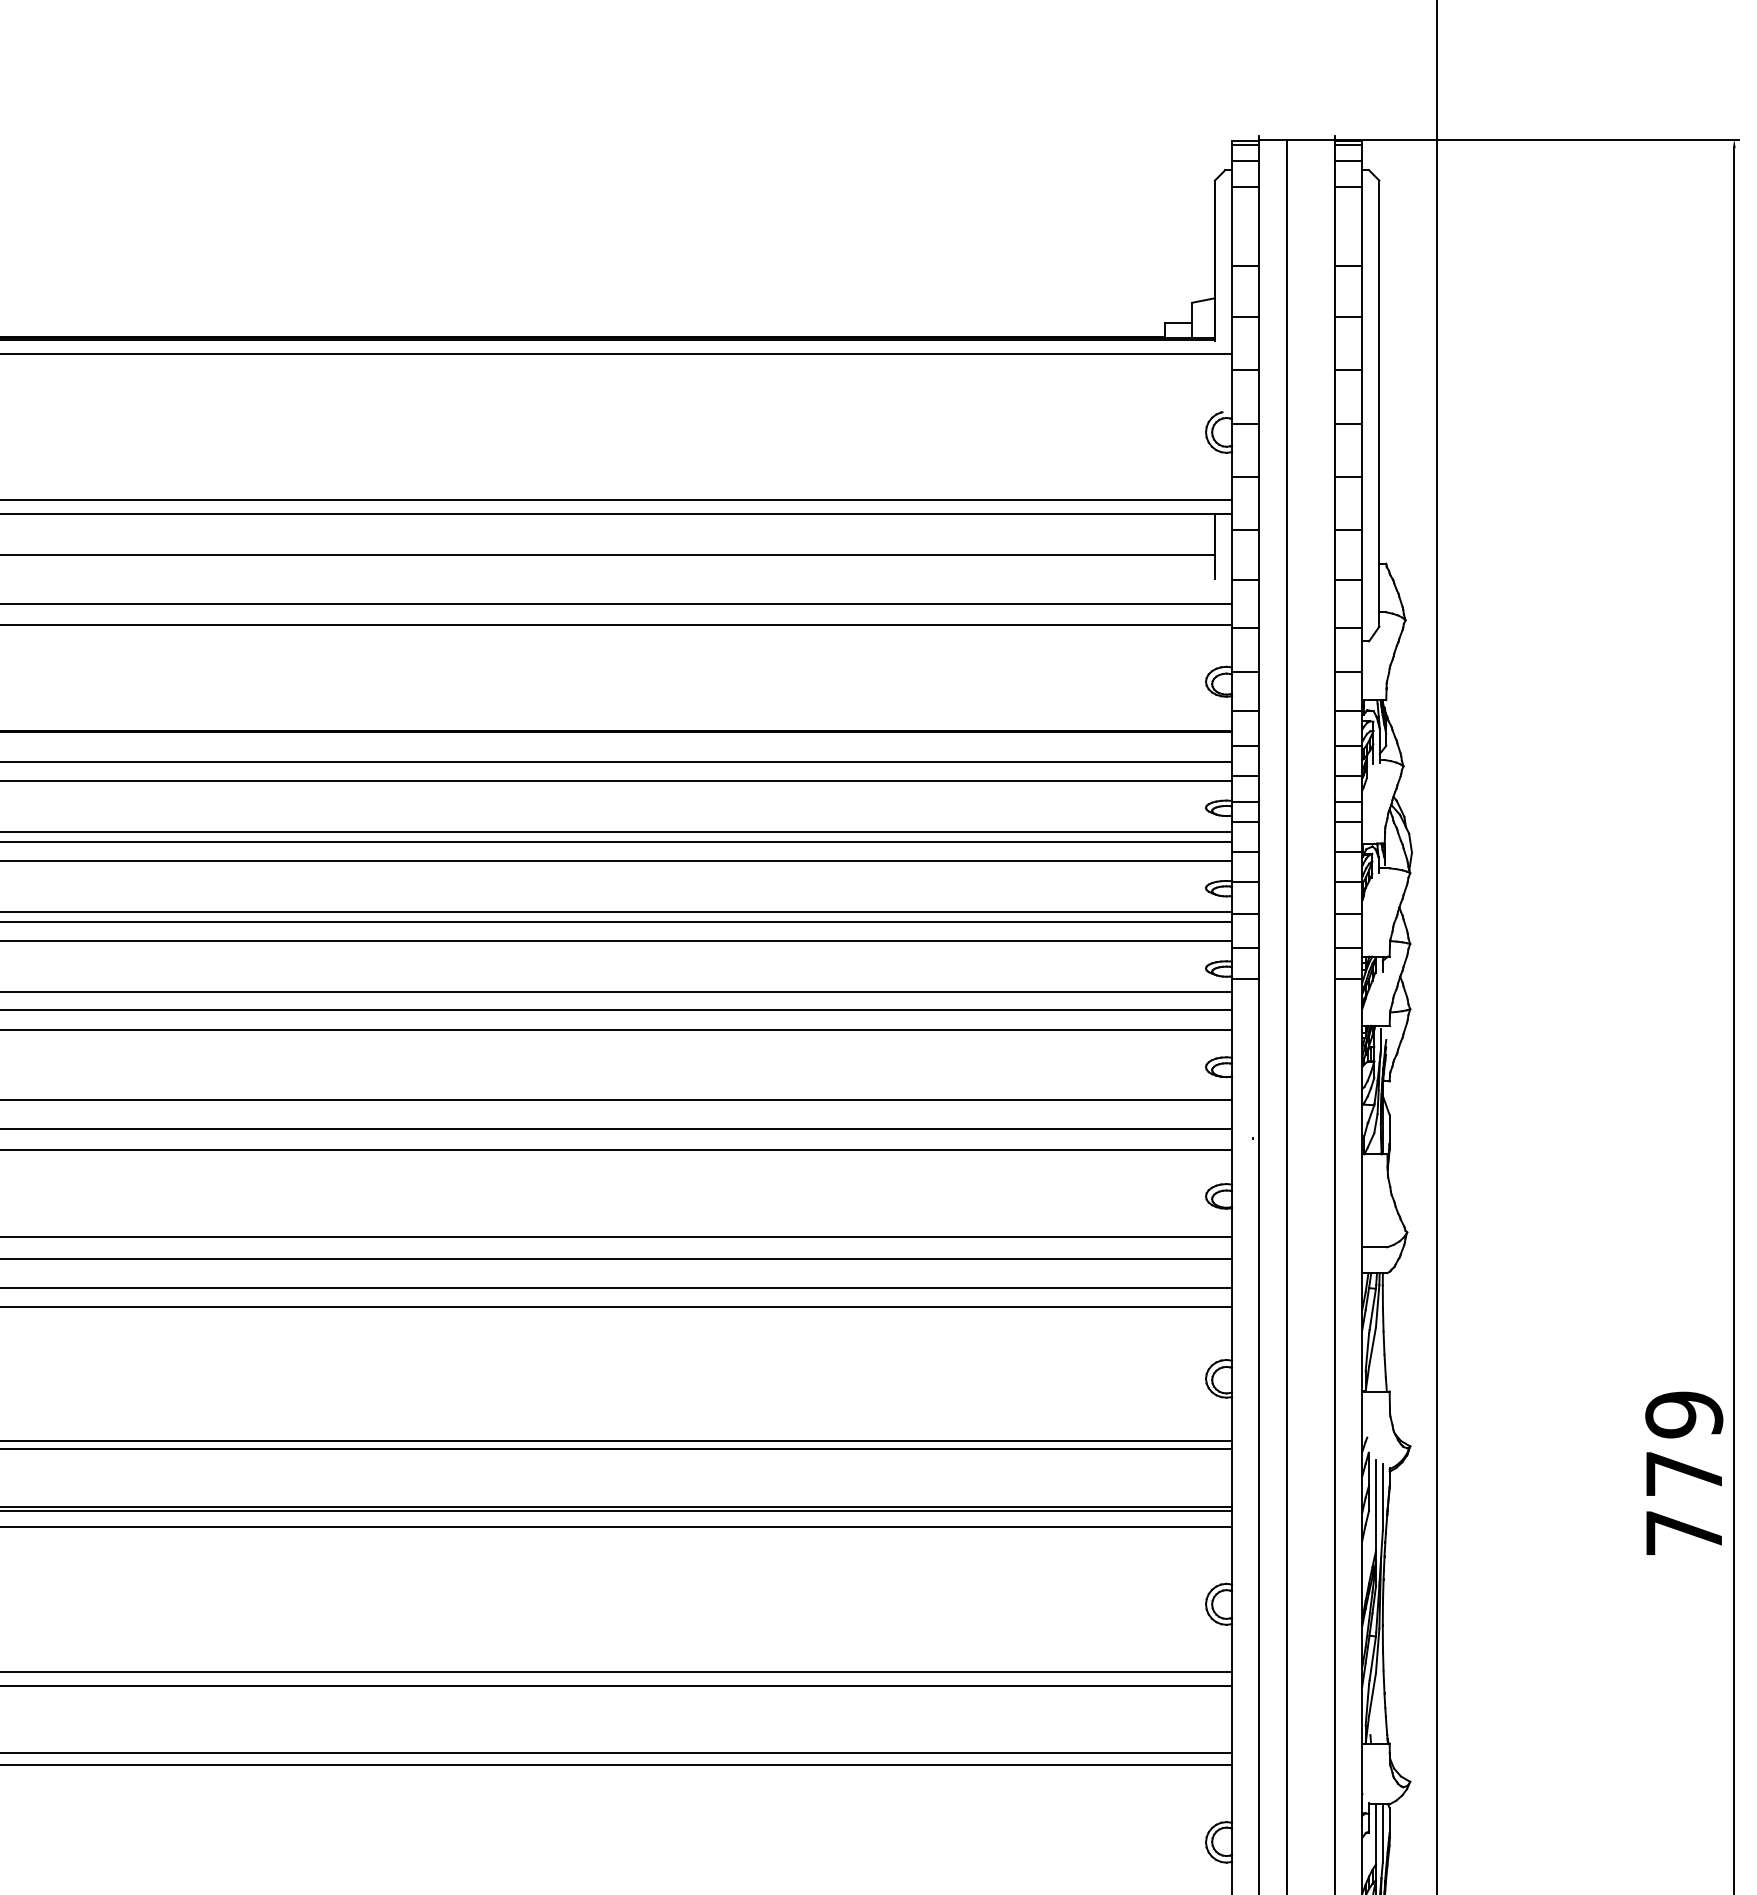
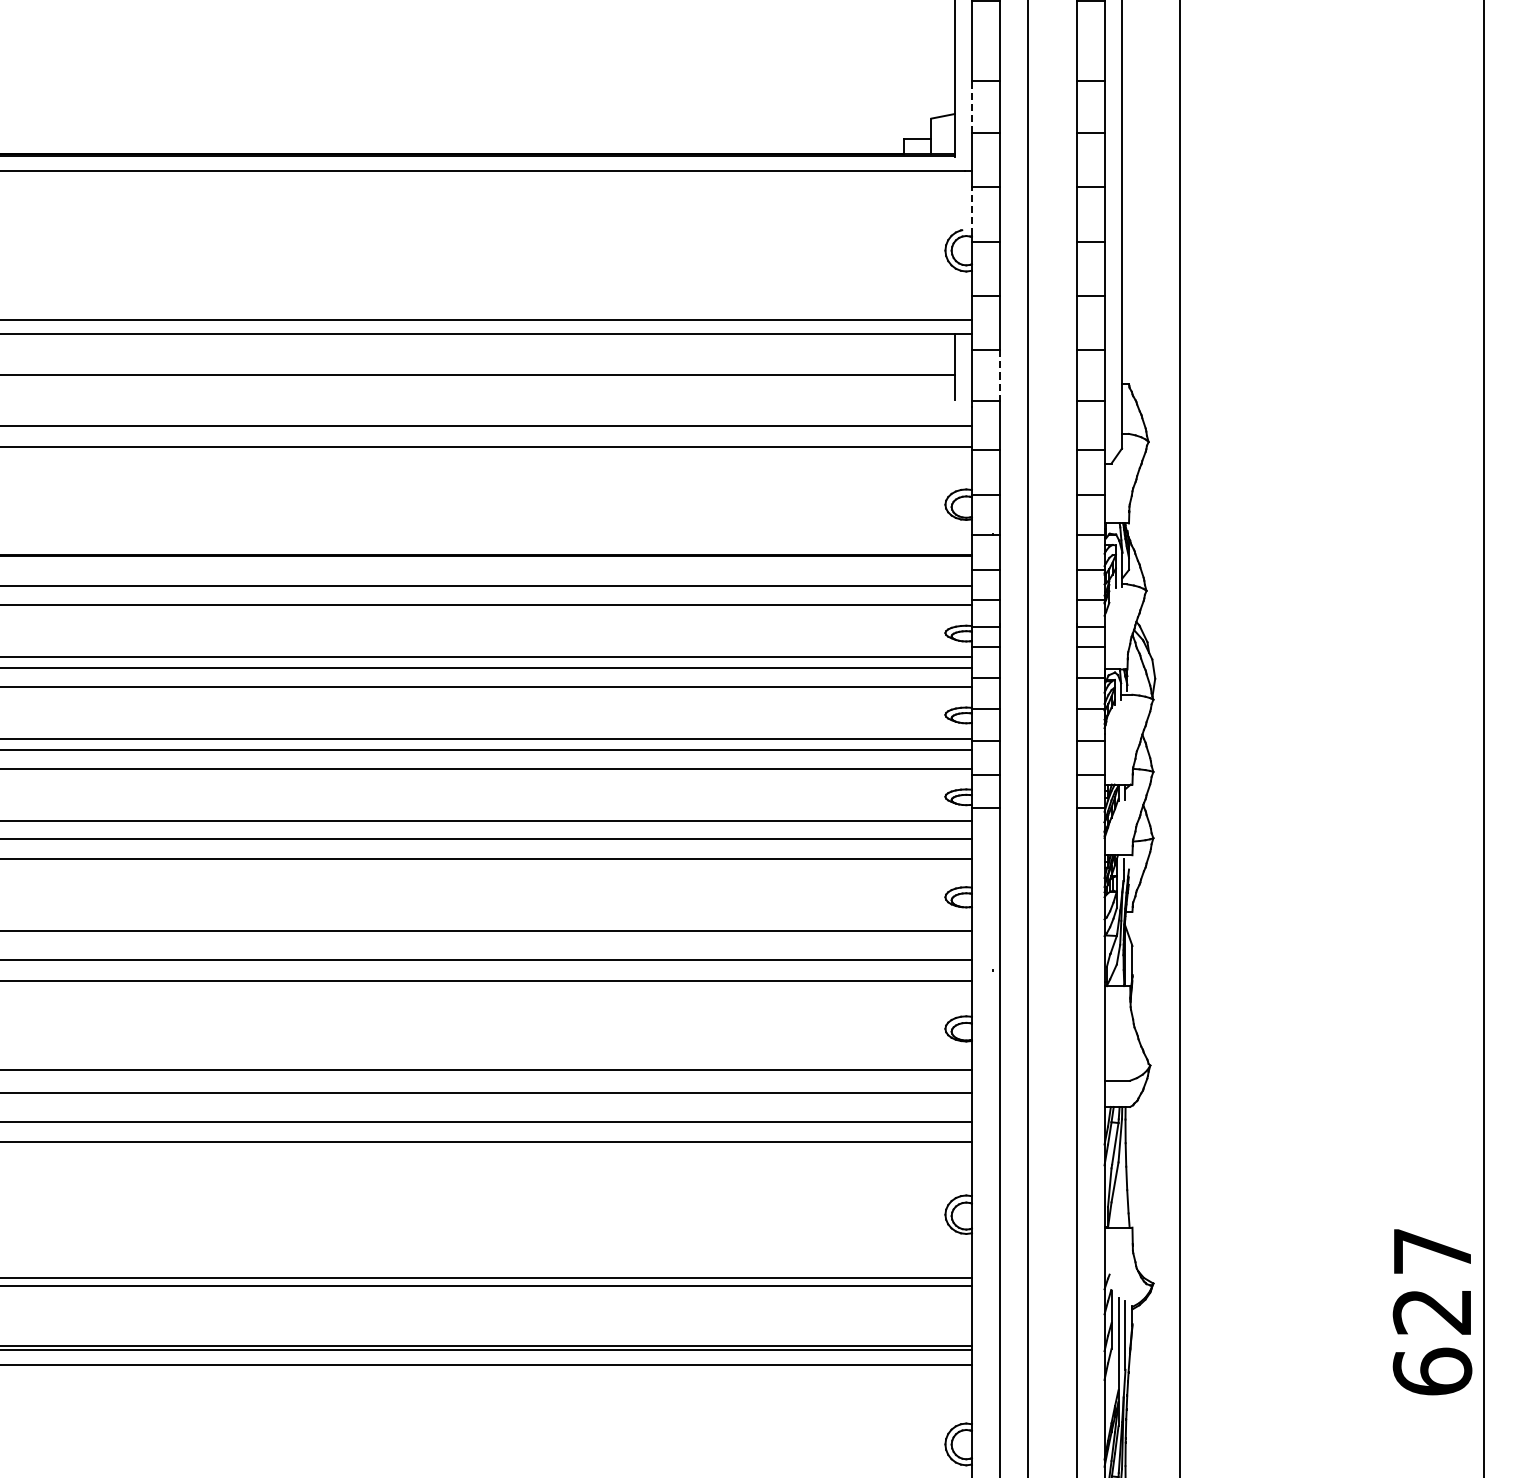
line: (1232, 291) -> (972, 107), solid -> dashed
line: (1232, 393) -> (972, 211), solid -> dashed
line: (1259, 555) -> (999, 376), solid -> dashed
text: (1684, 1473) -> (1432, 1311), 779 -> 627

